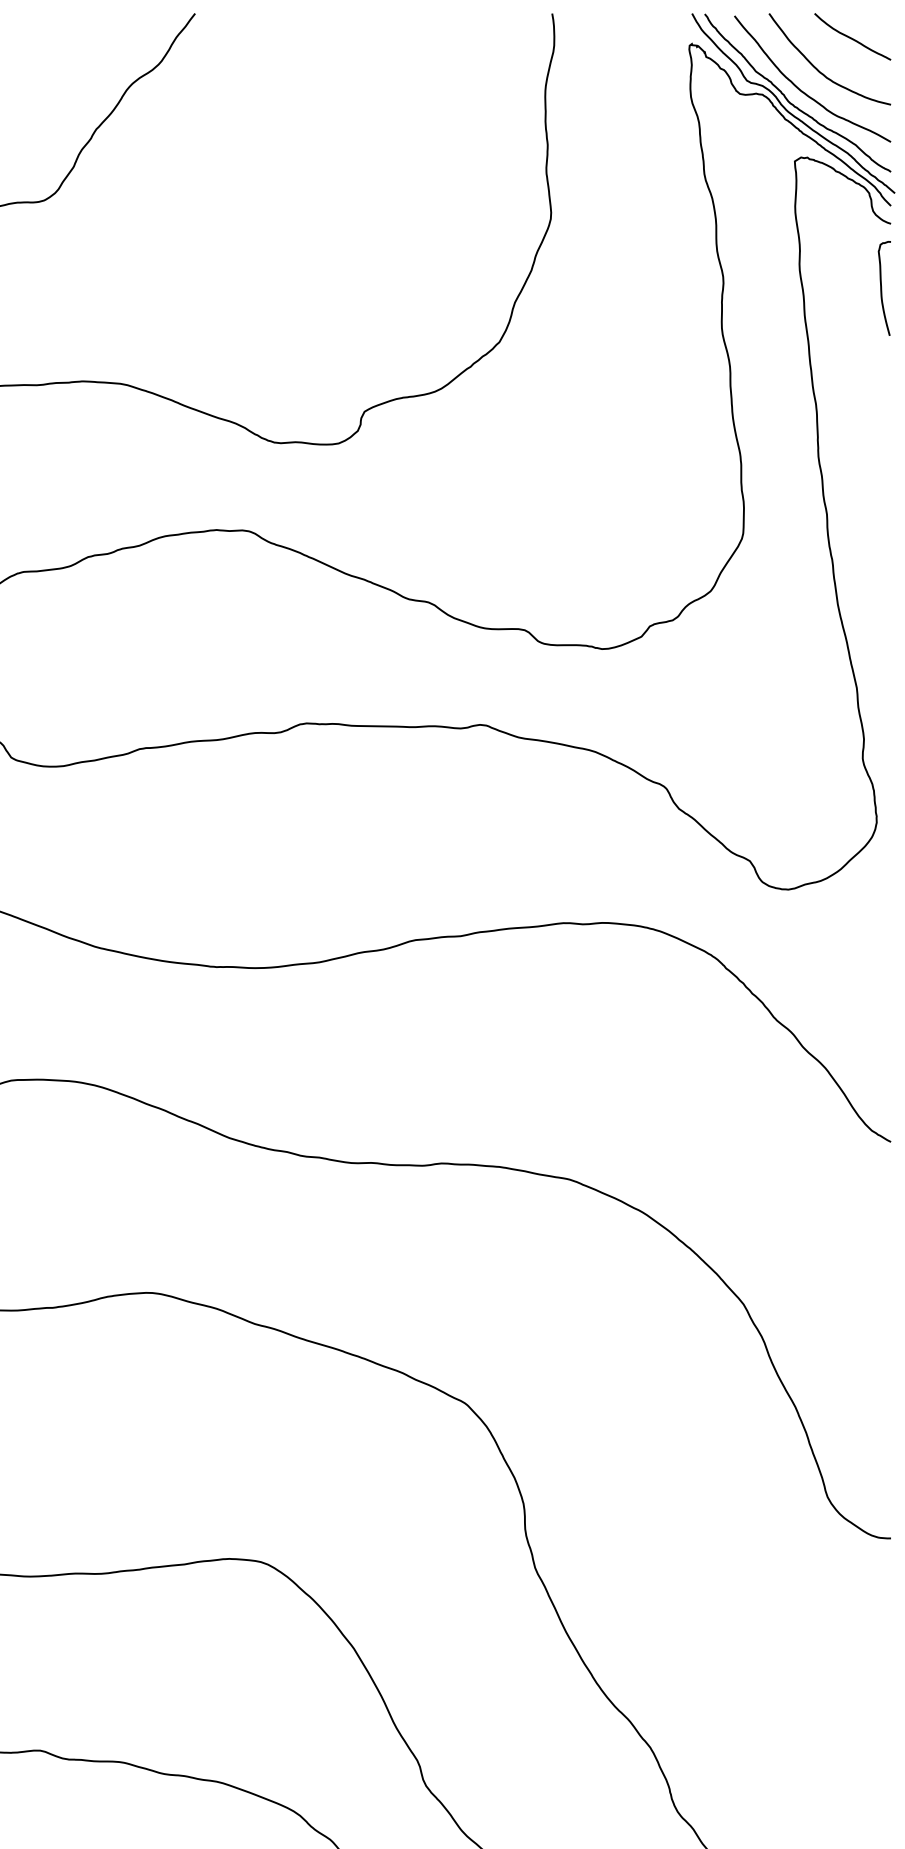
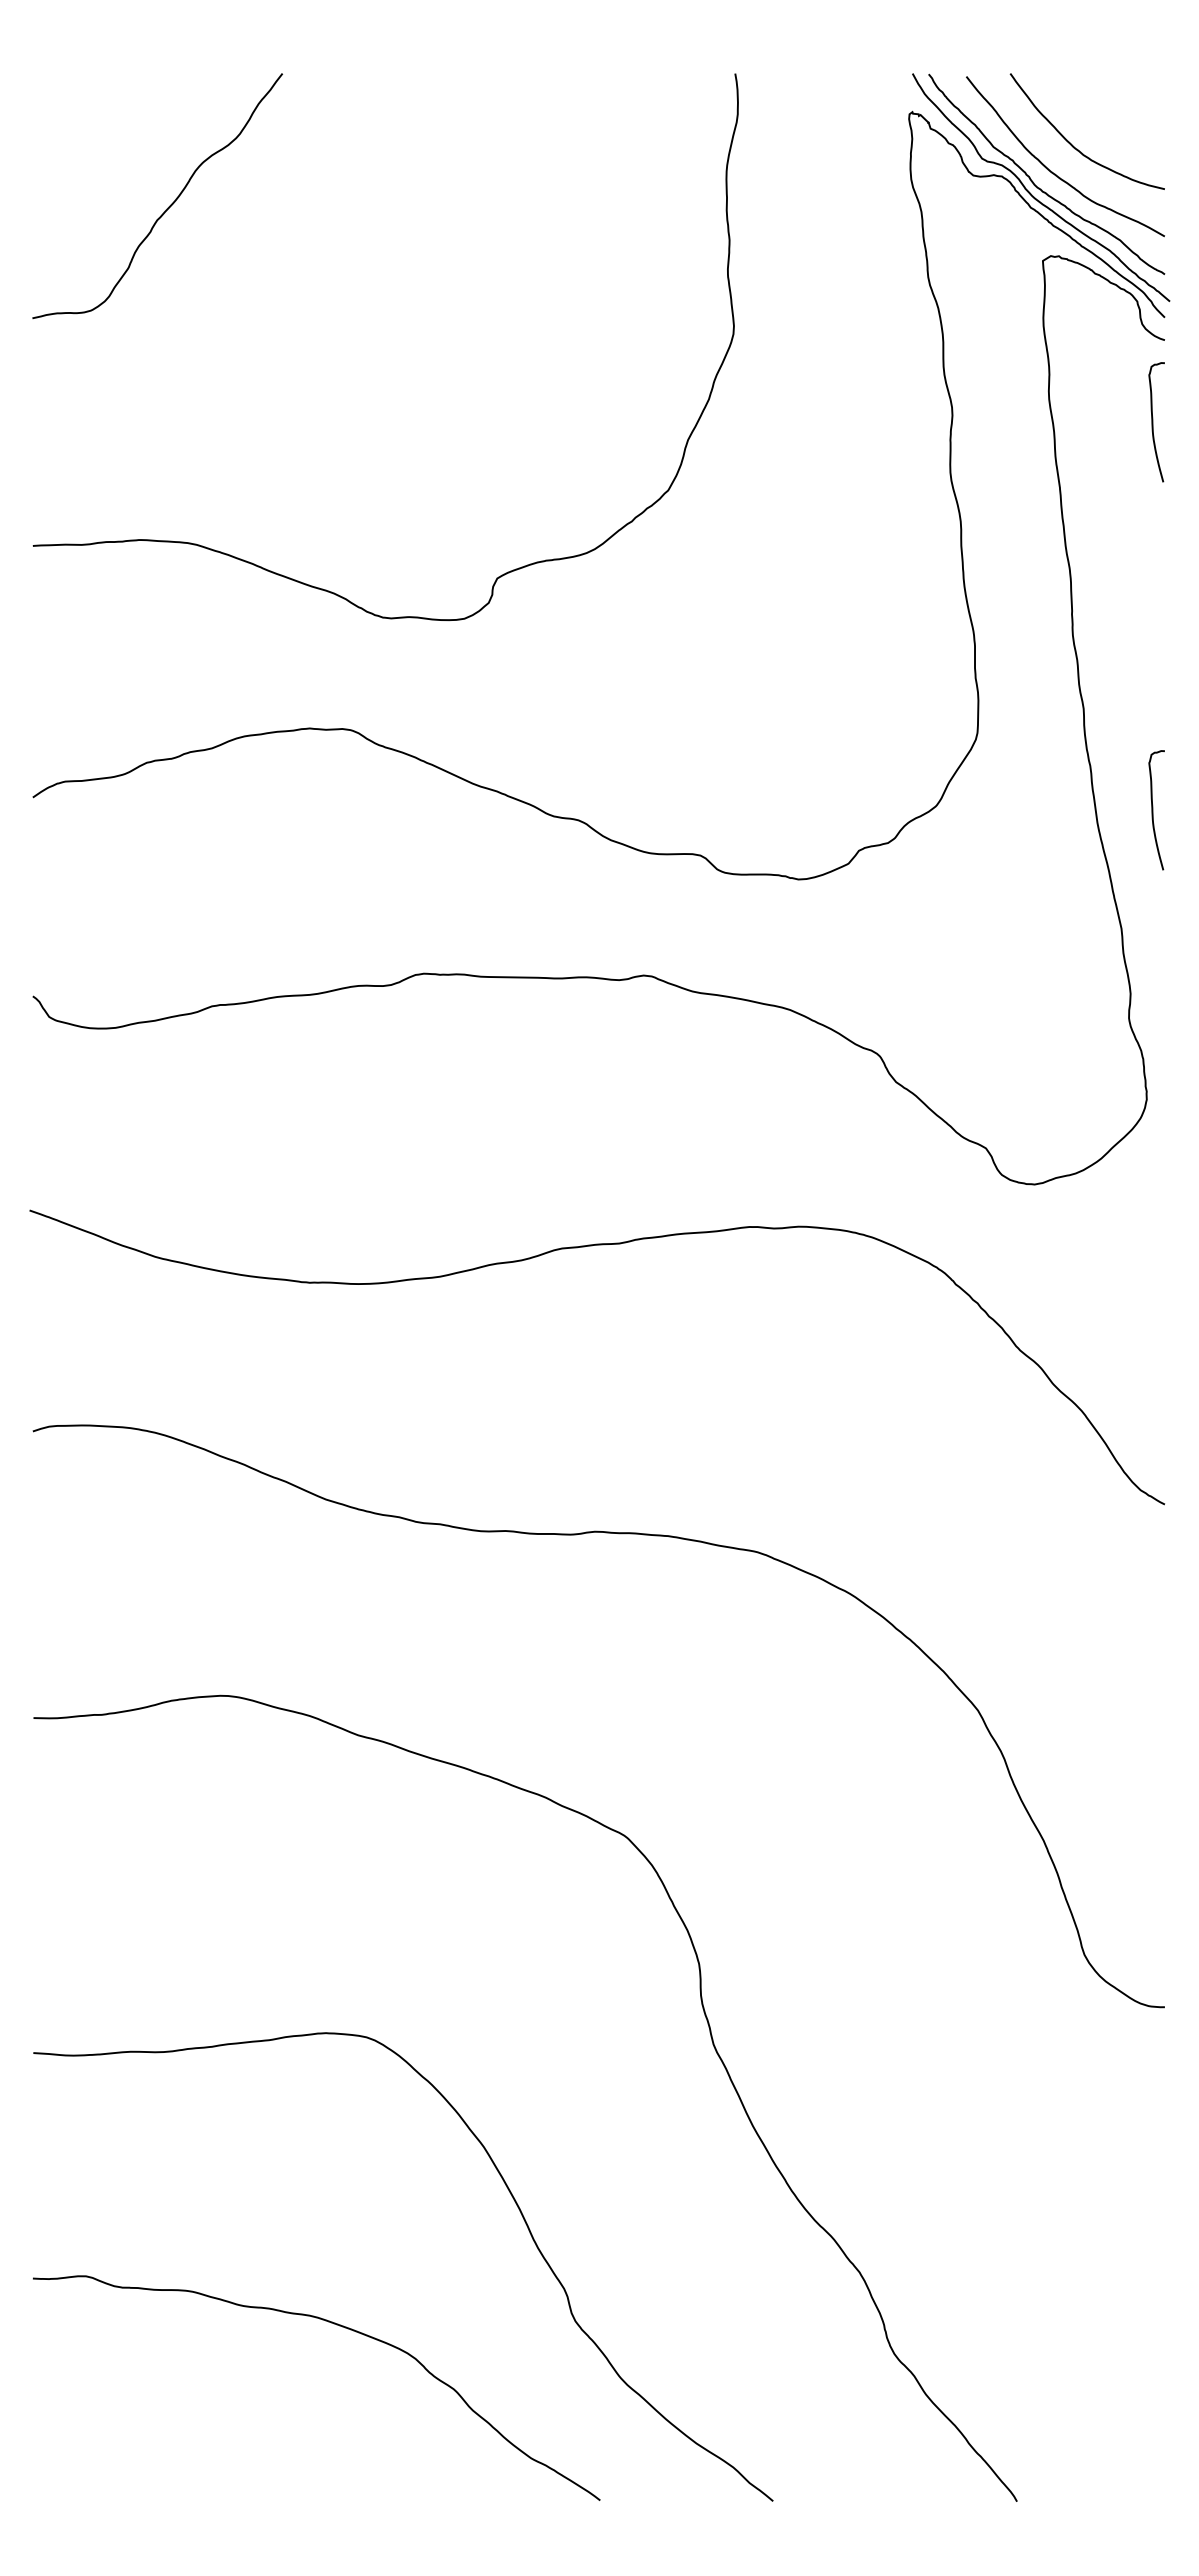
curve: (852, 37) -> (1115, 104), removed
curve: (882, 594) -> (1153, 810), added

